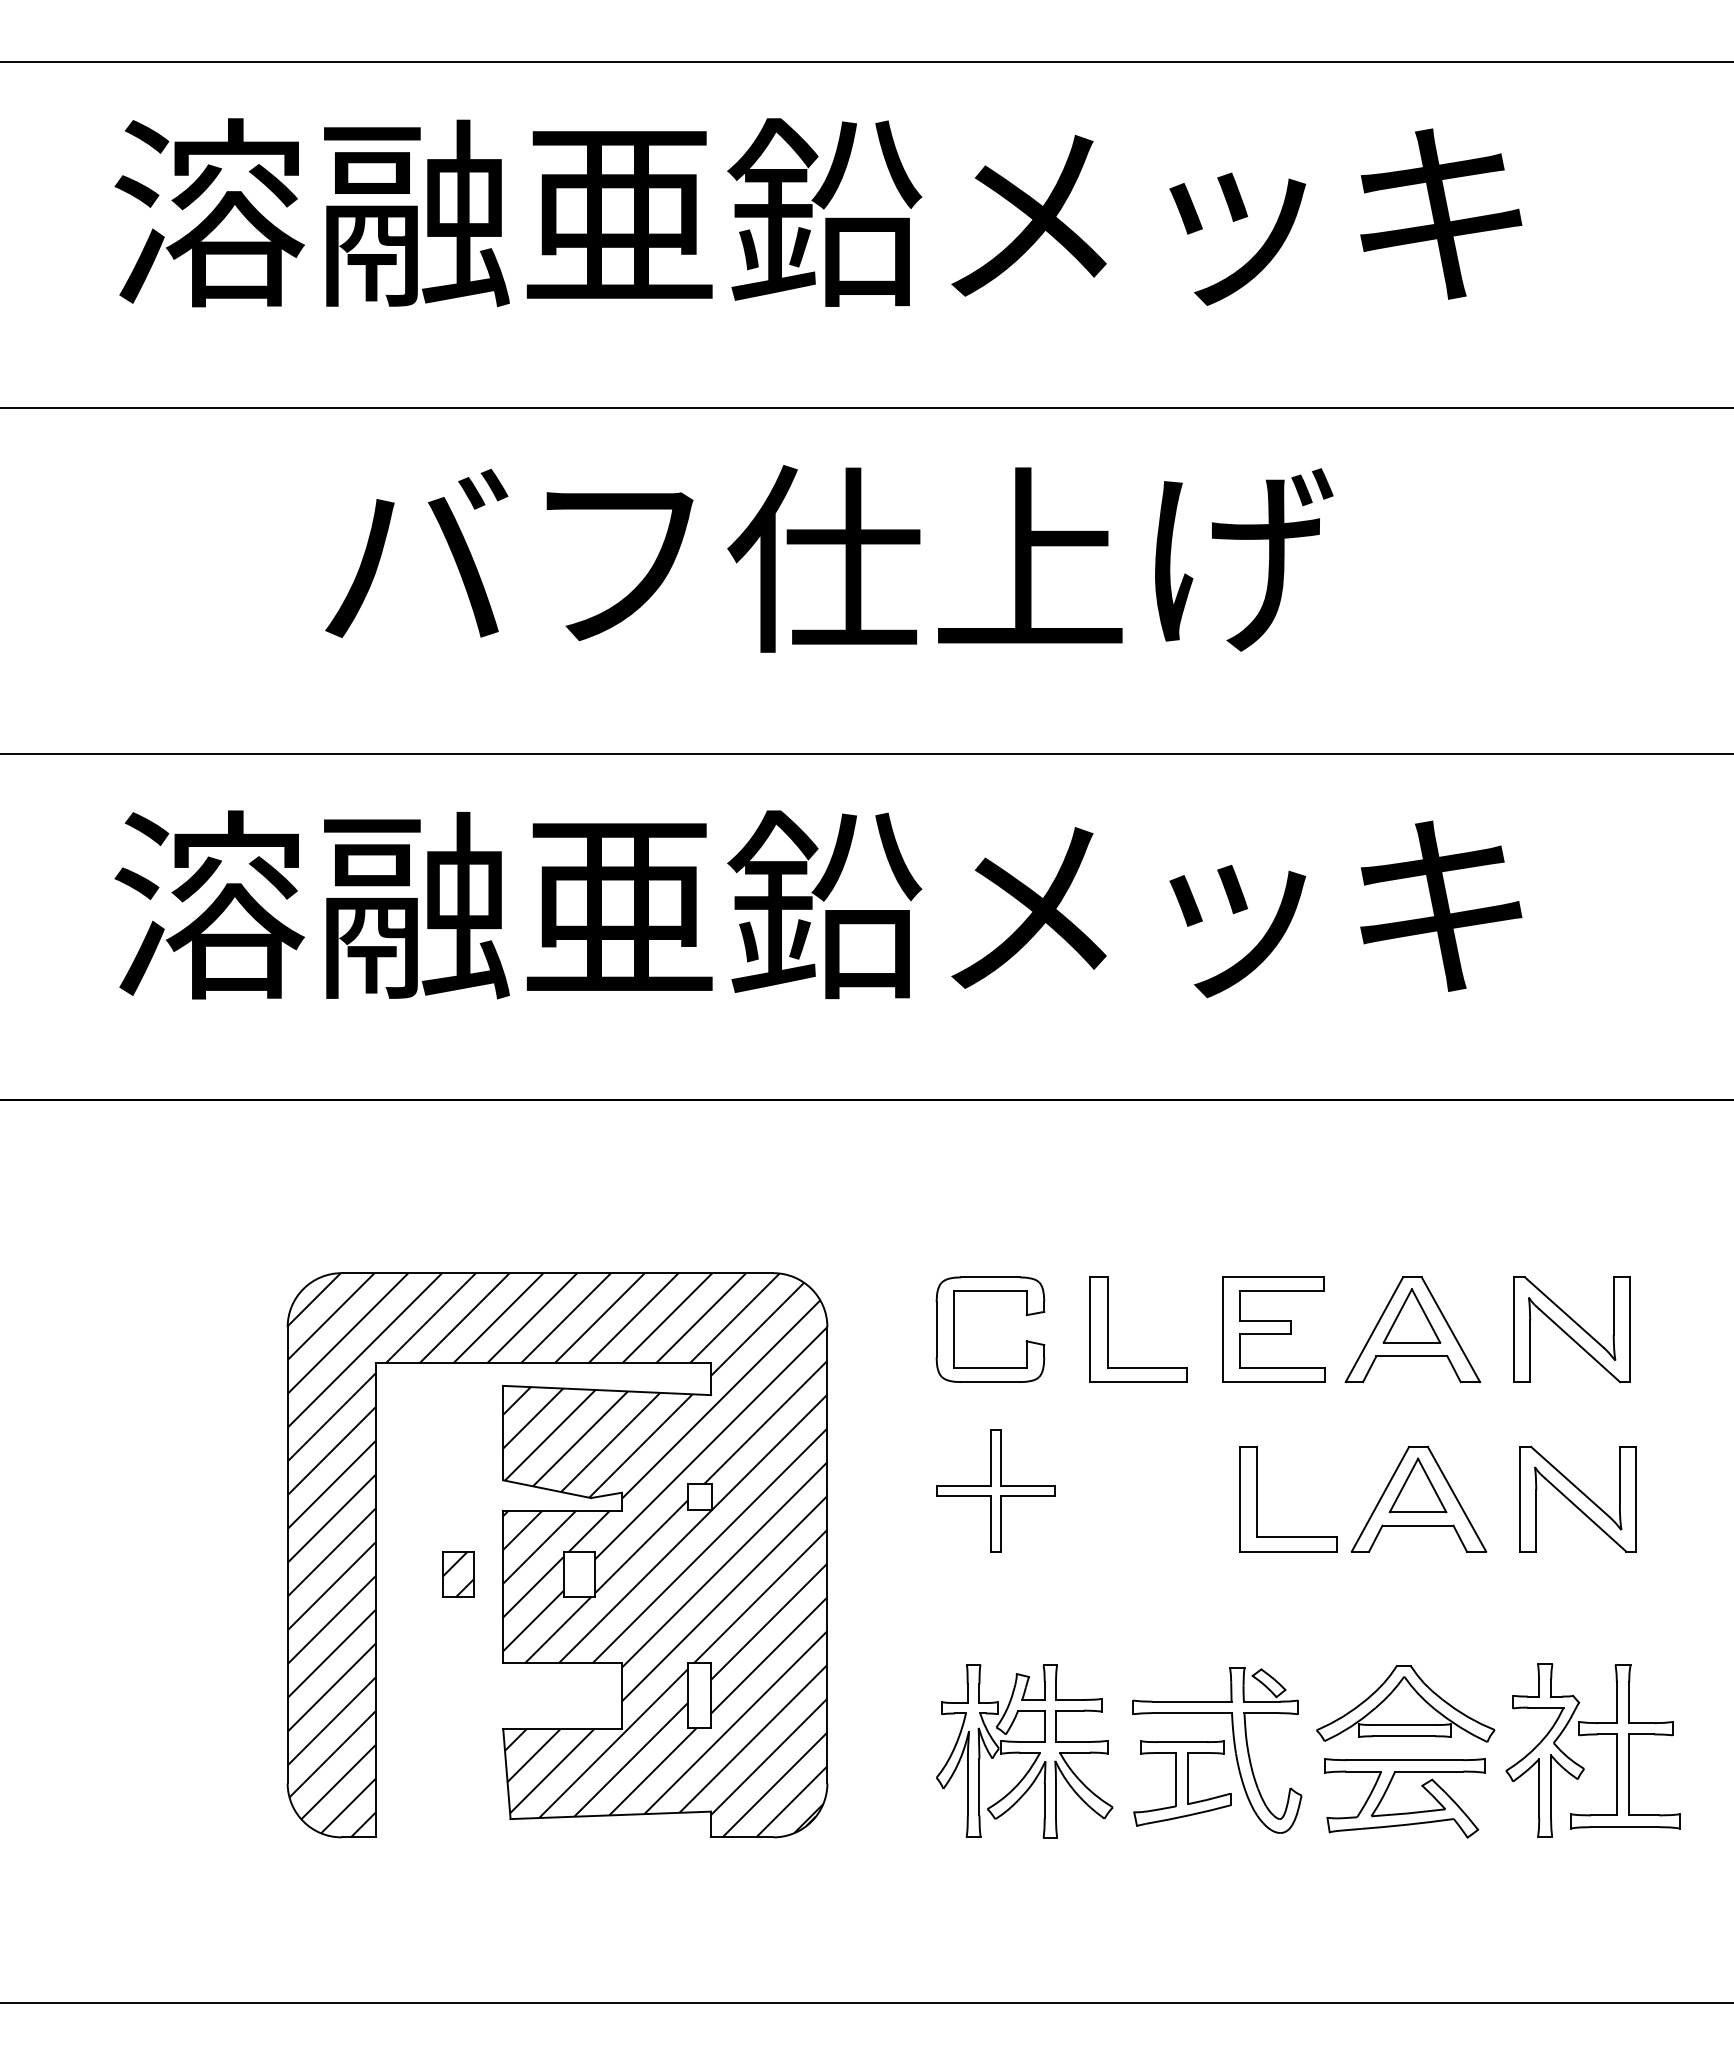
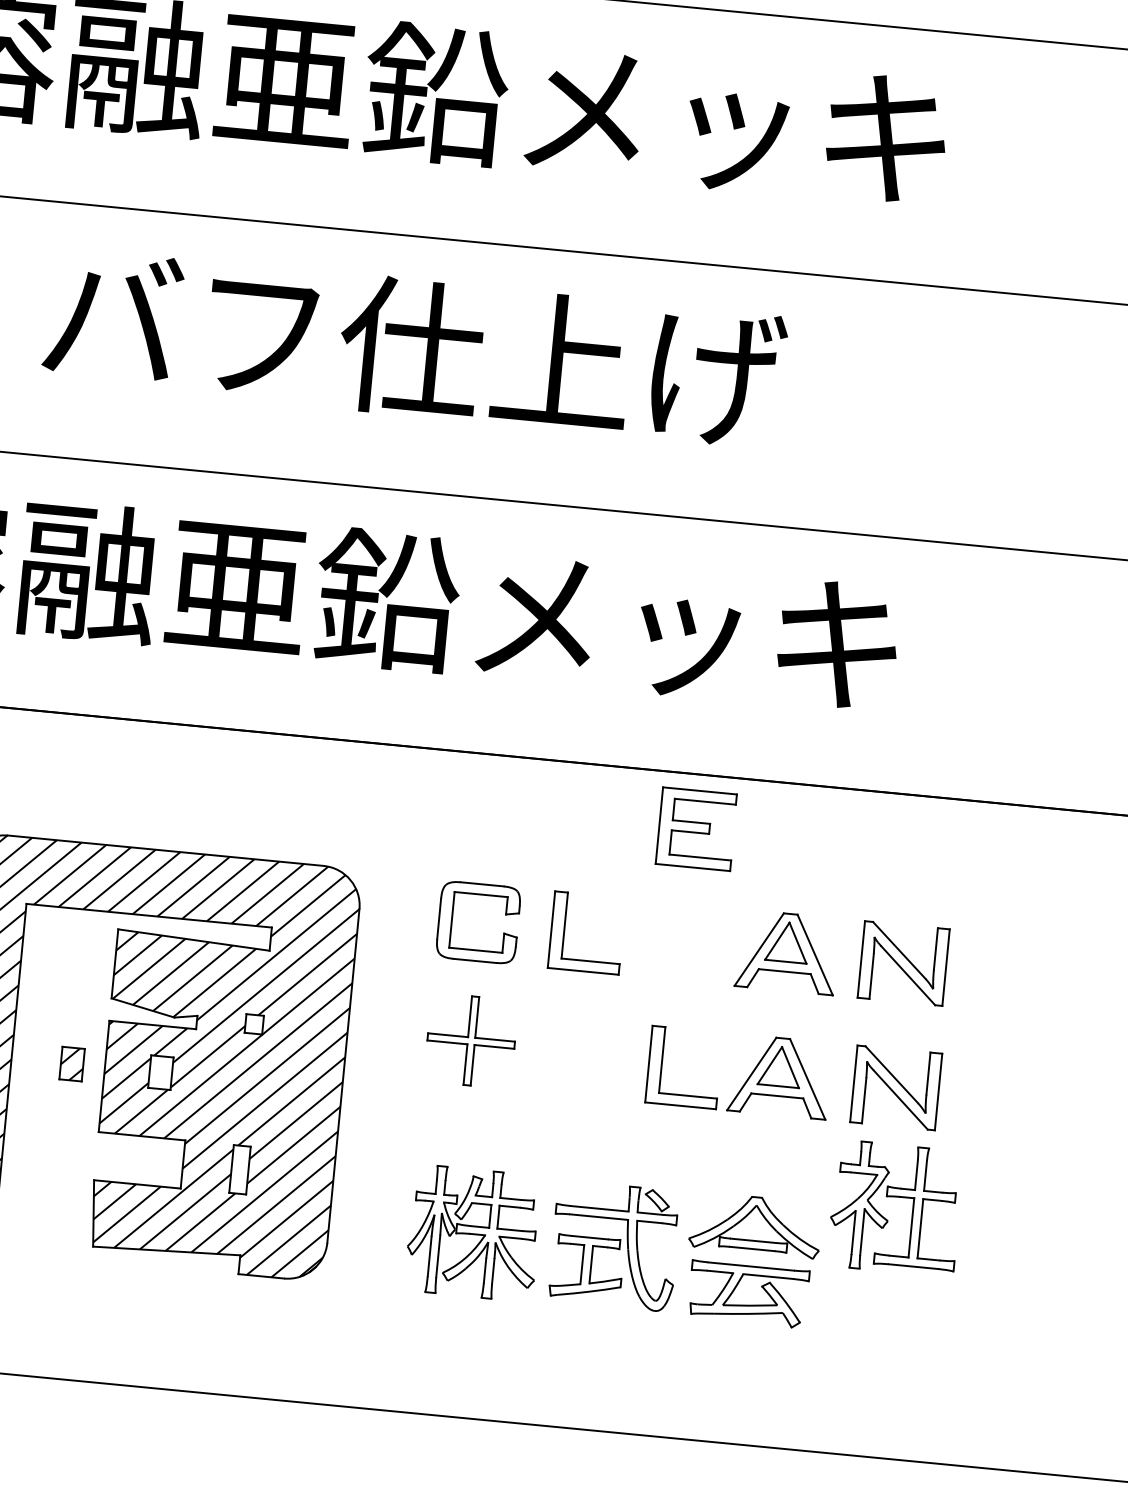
part: (1273, 1329) -> (696, 829), moved
part: (1592, 1735) -> (896, 1197), moved

